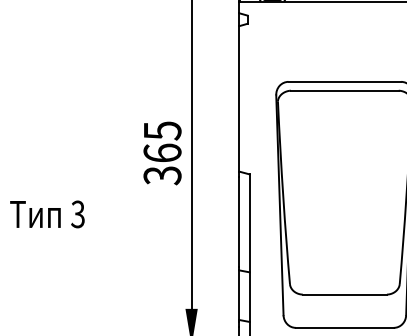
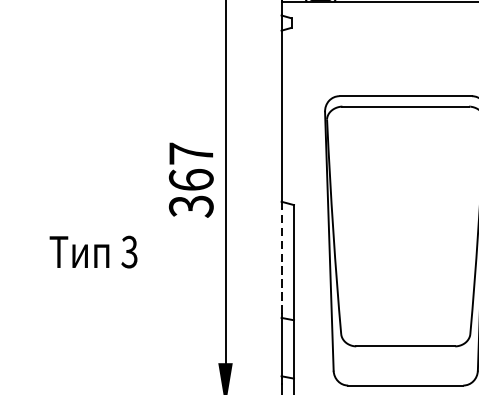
text: (162, 130) -> (191, 153), 365 -> 367
text: (47, 214) -> (93, 252), moved
line: (239, 221) -> (281, 260), solid -> dashed

